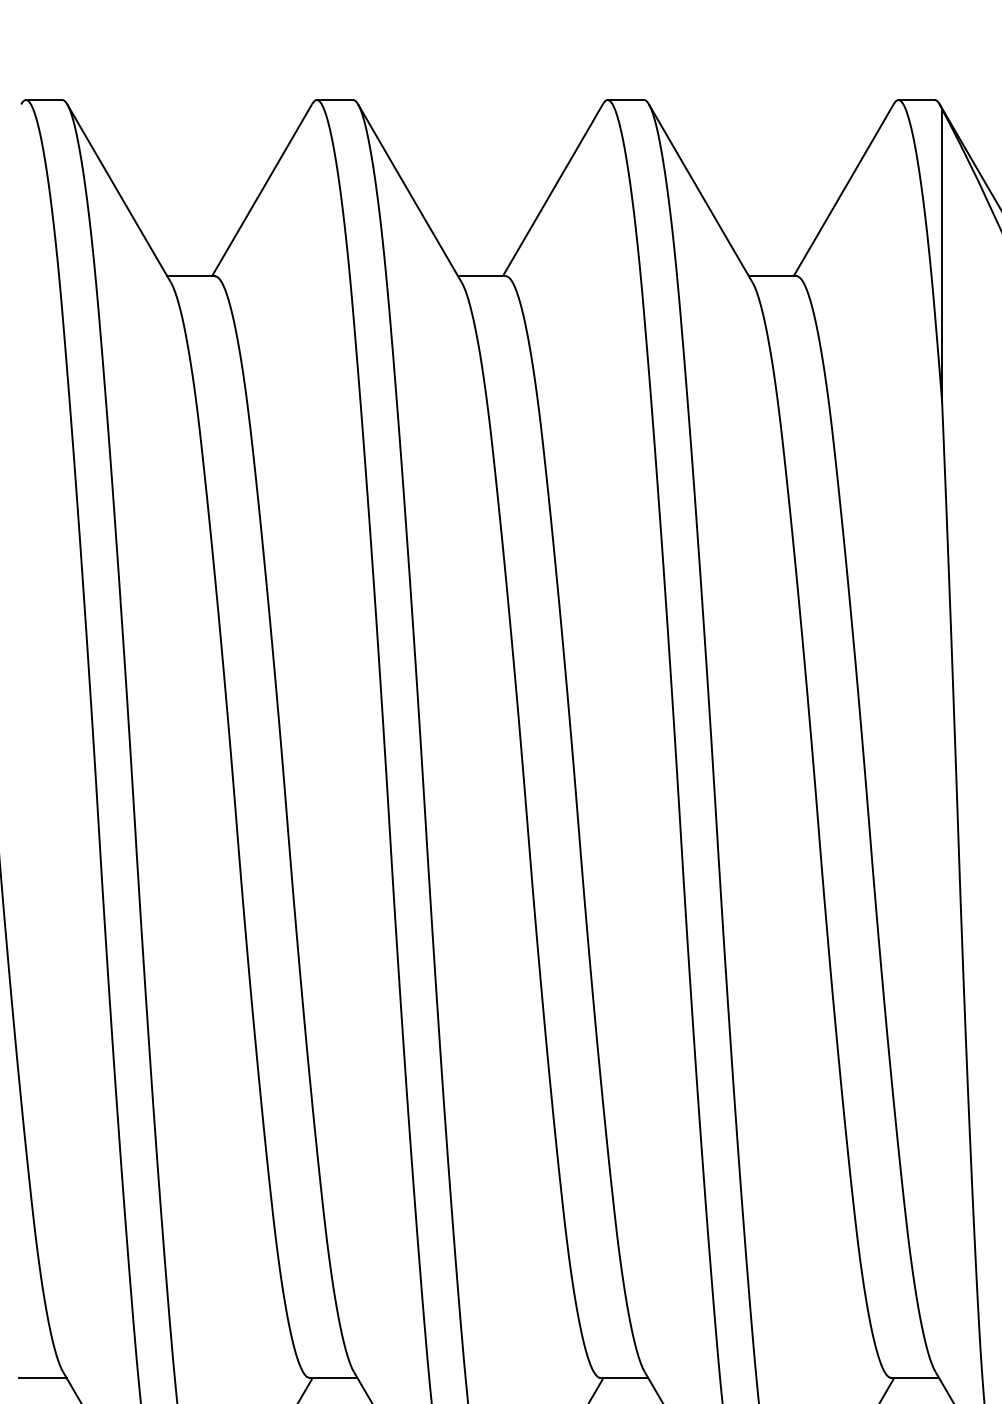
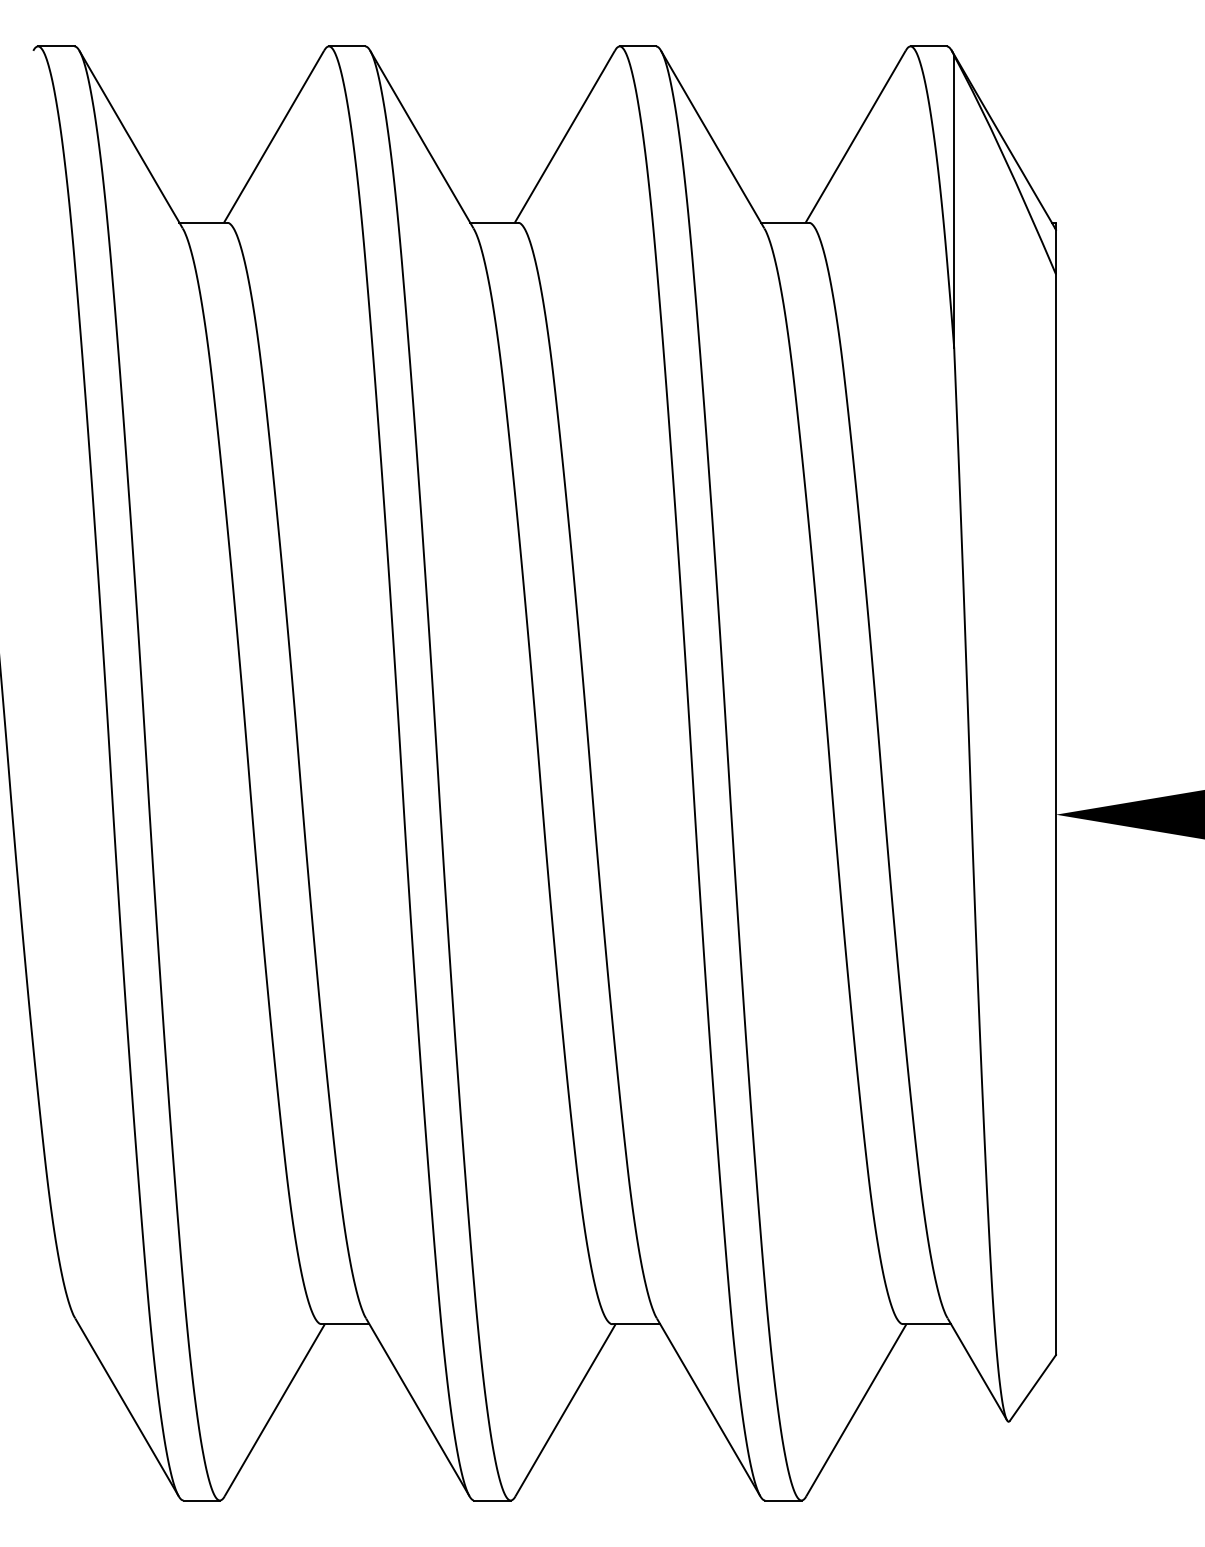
line: (42, 1378) -> (54, 1324), removed

